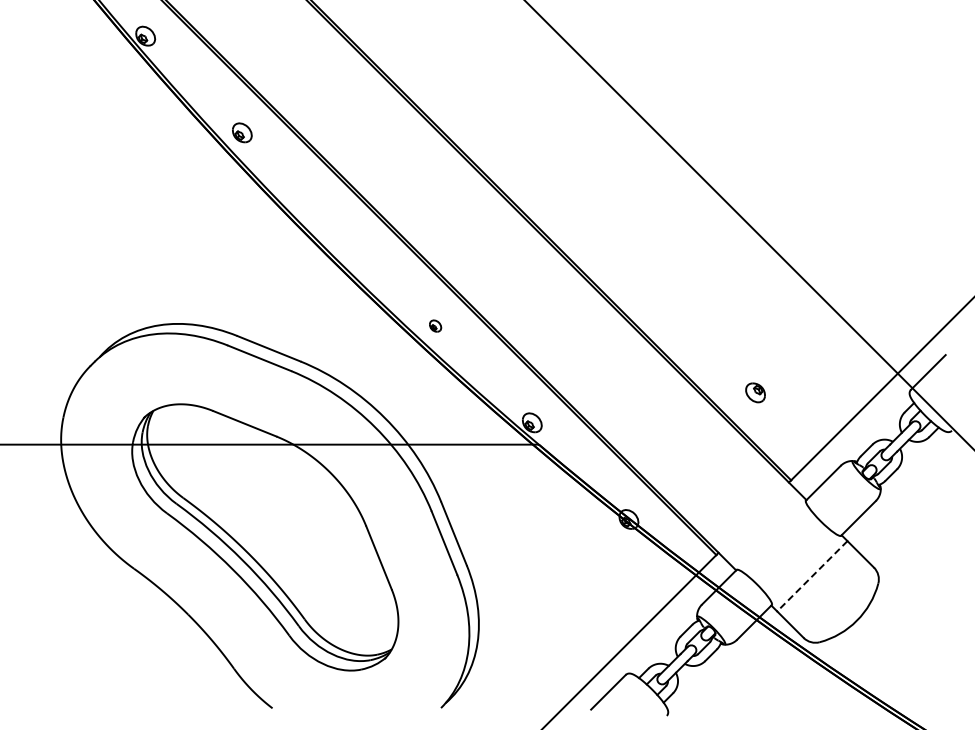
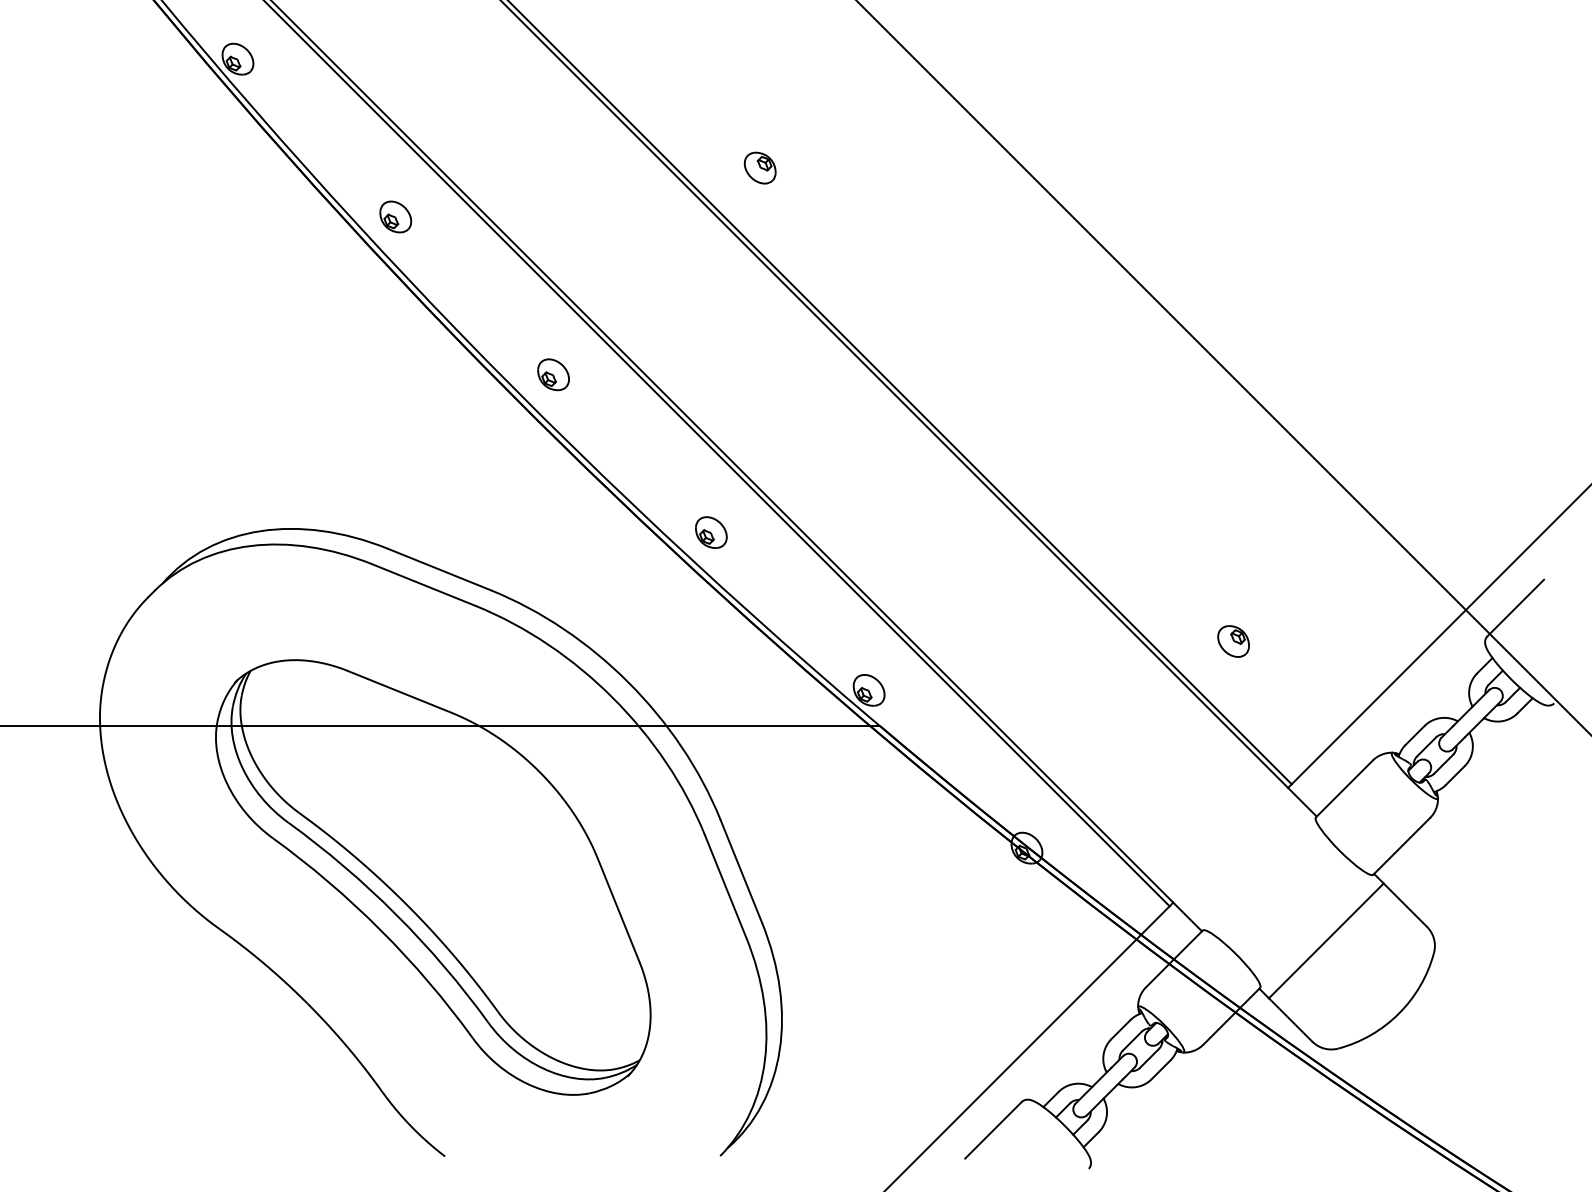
part: (465, 102) -> (760, 167), added
part: (338, 229) -> (552, 374), added
part: (435, 325) -> (711, 531), size x1.67
line: (812, 576) -> (1326, 941), dashed -> solid

